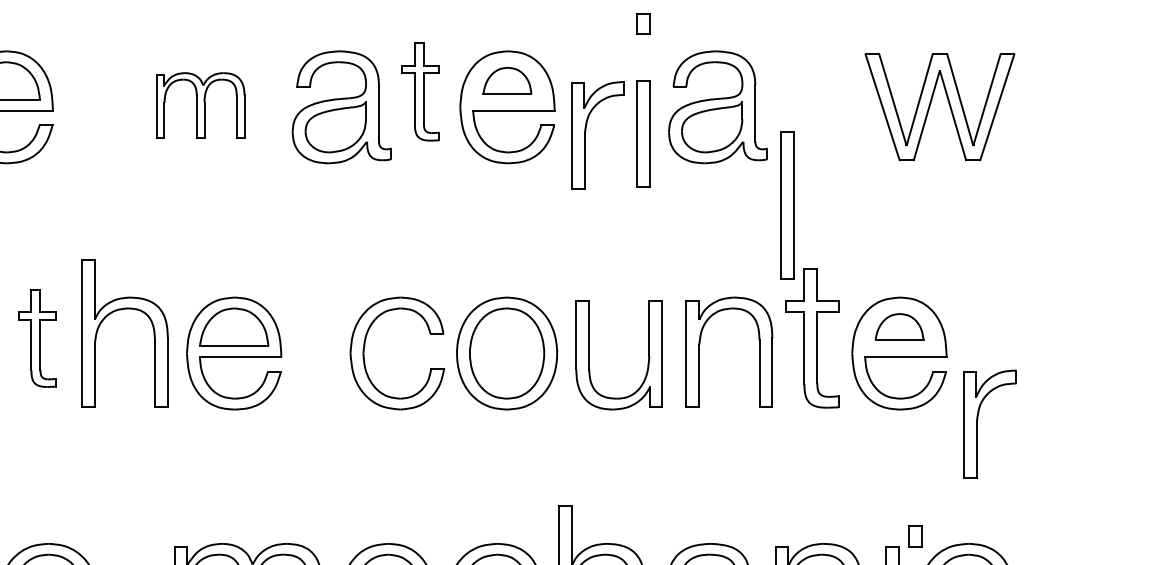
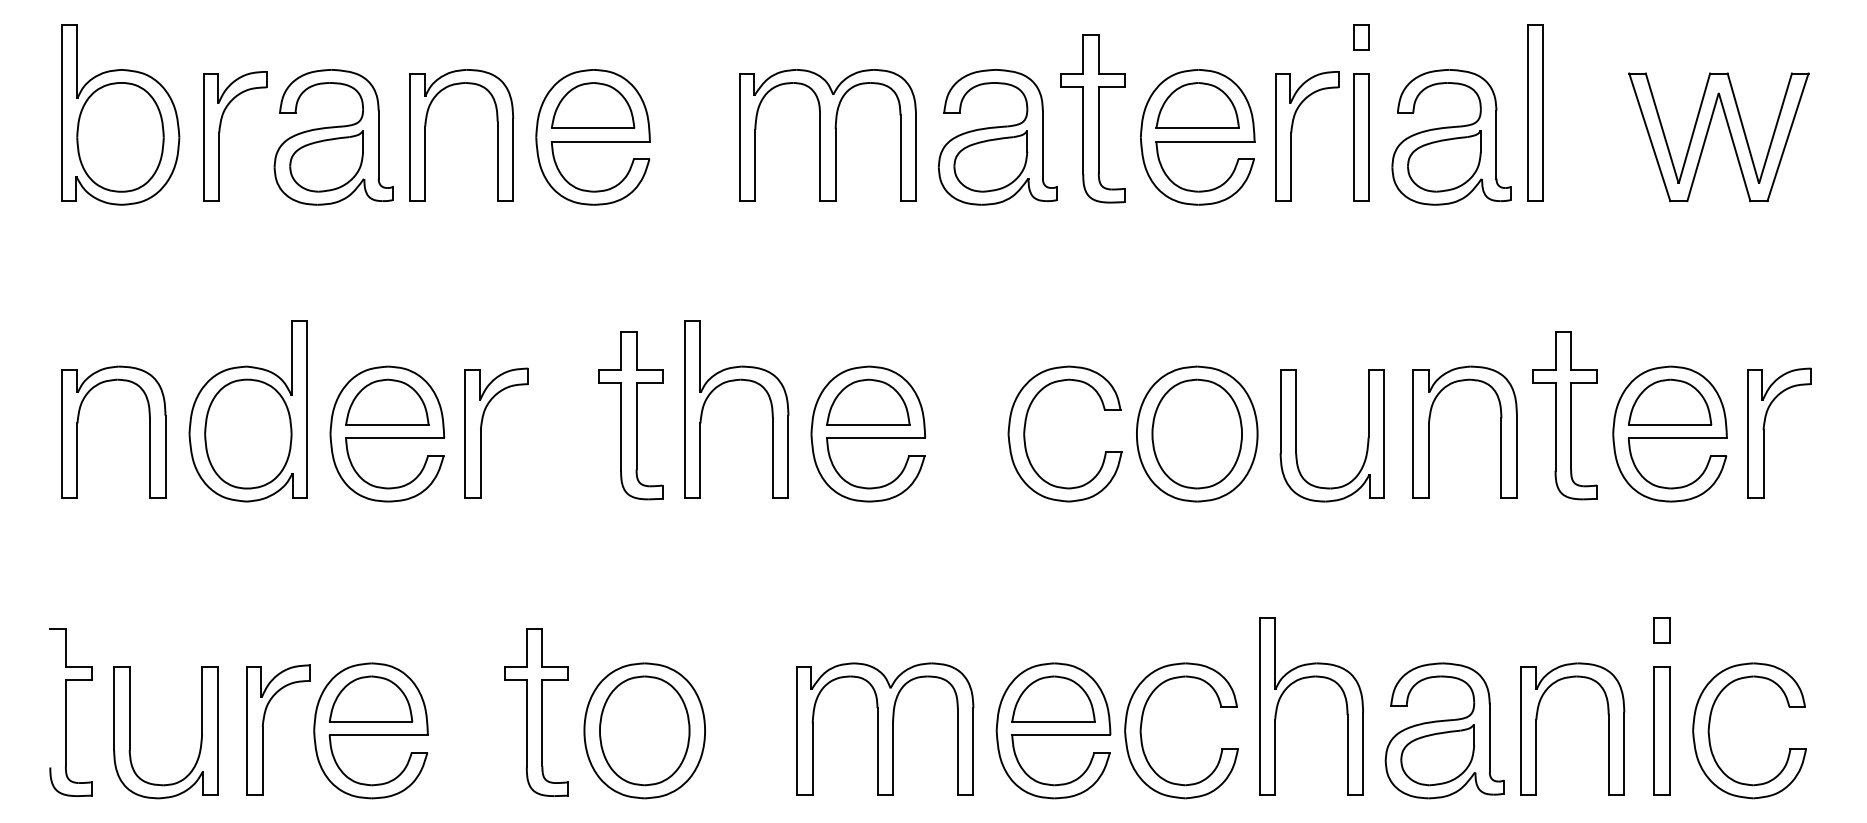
part: (507, 80) -> (1197, 105), size x1.43
part: (420, 91) -> (1092, 118), size x1.43
part: (200, 105) -> (827, 135), size x1.67
part: (586, 132) -> (1292, 132), moved
part: (643, 133) -> (1361, 137), moved
part: (787, 205) -> (1535, 112), moved
part: (899, 326) -> (1670, 401), size x1.43
part: (36, 338) -> (630, 415), size x1.43
part: (977, 423) -> (1764, 432), moved
part: (915, 536) -> (1661, 630), moved

